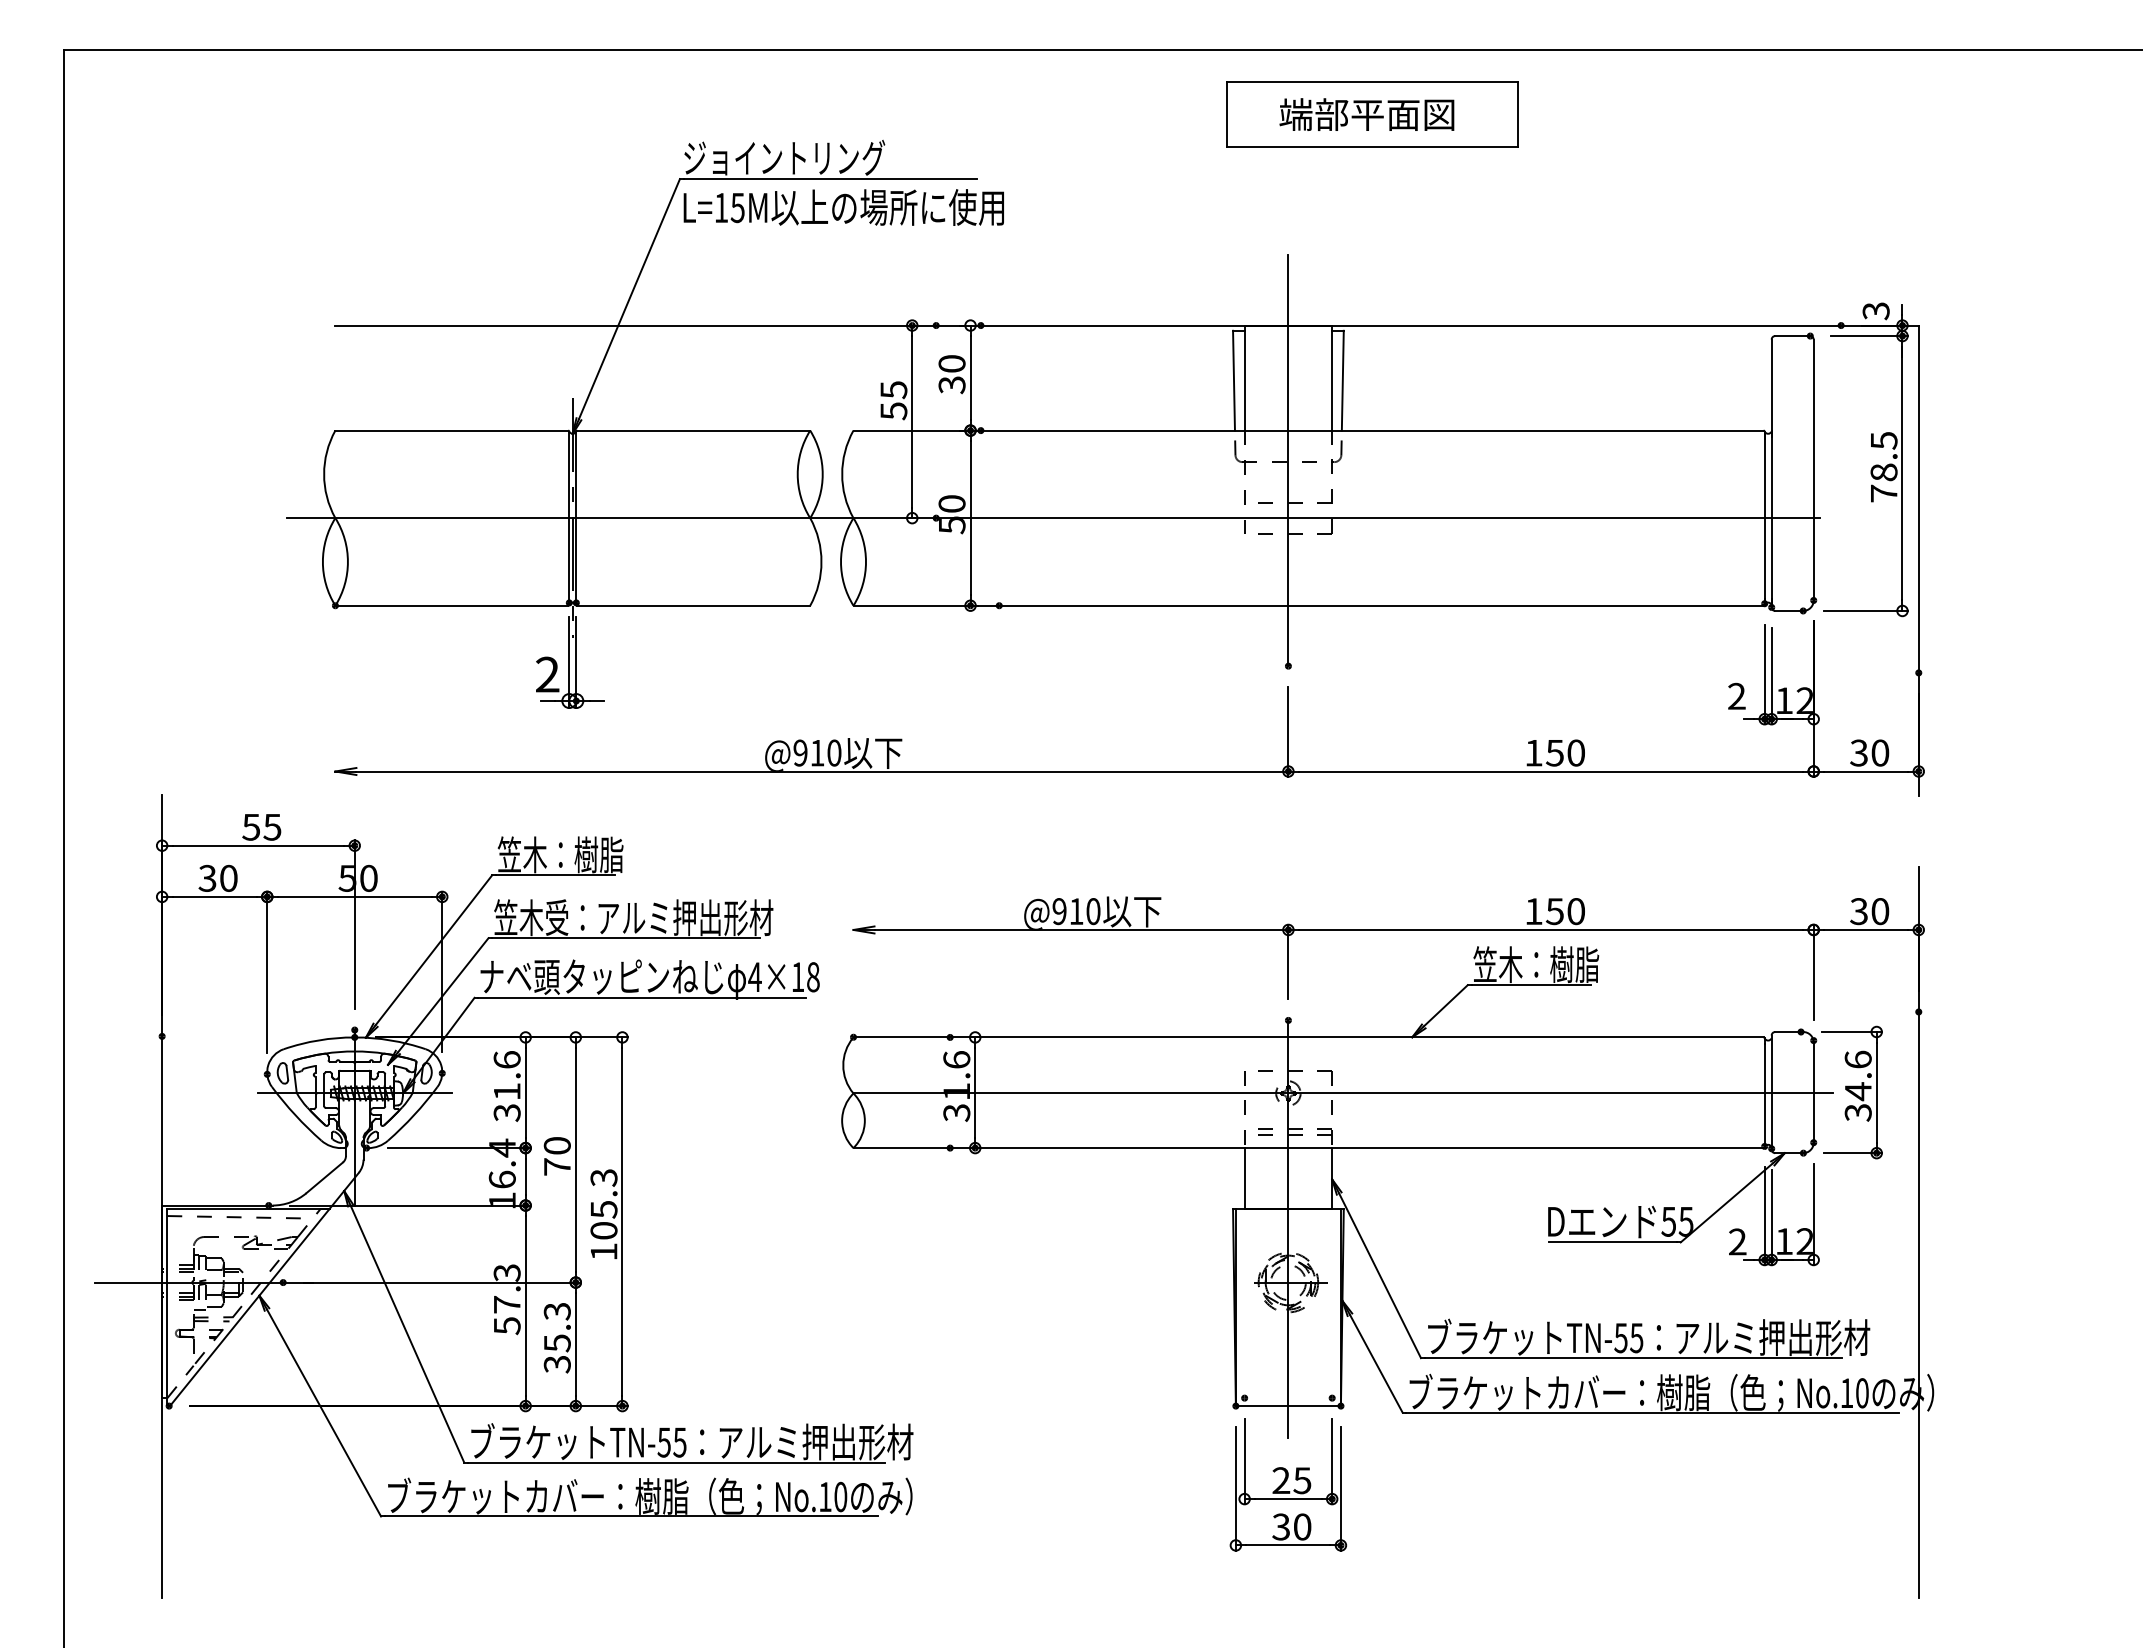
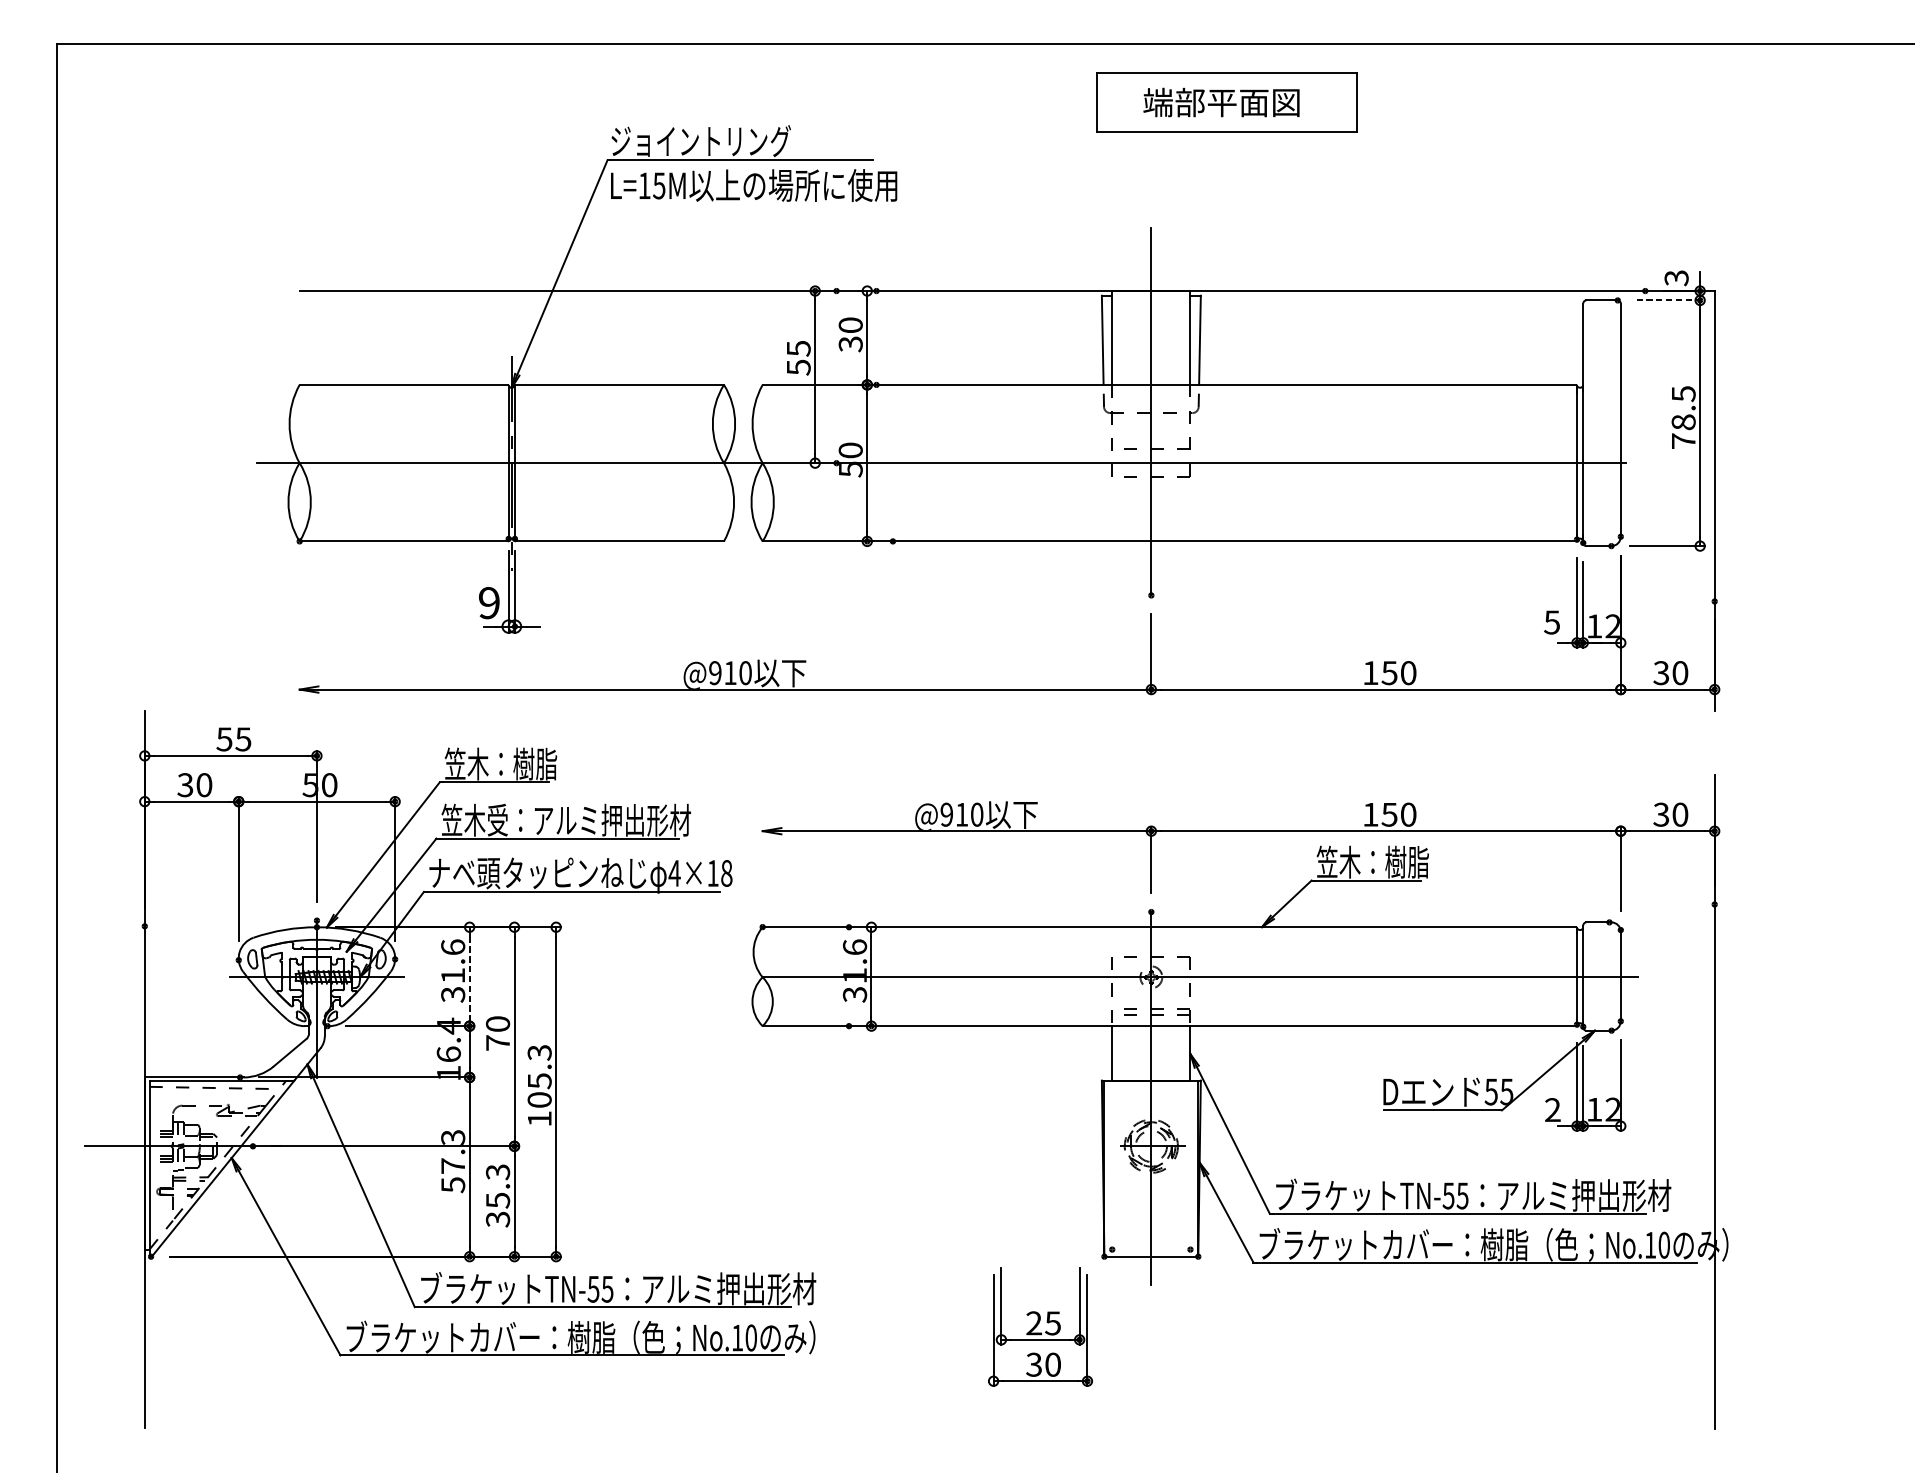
line: (1870, 336) -> (1671, 300), solid -> dashed
text: (547, 674) -> (489, 602), 2 -> 9
text: (1736, 695) -> (1551, 621), 2 -> 5
line: (525, 1092) -> (469, 976), solid -> dashed
part: (1851, 1092) -> (1654, 976), removed
part: (1288, 1484) -> (1040, 1326), moved

